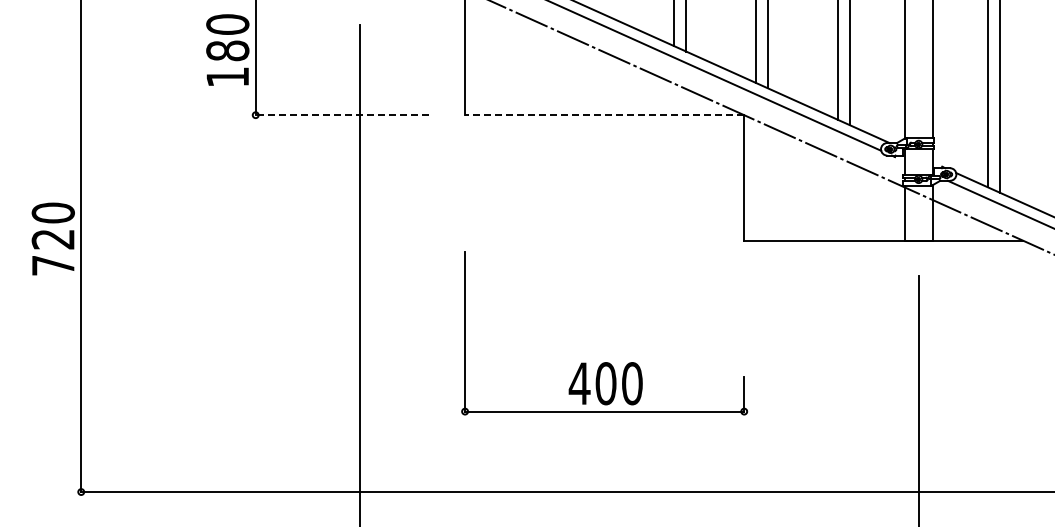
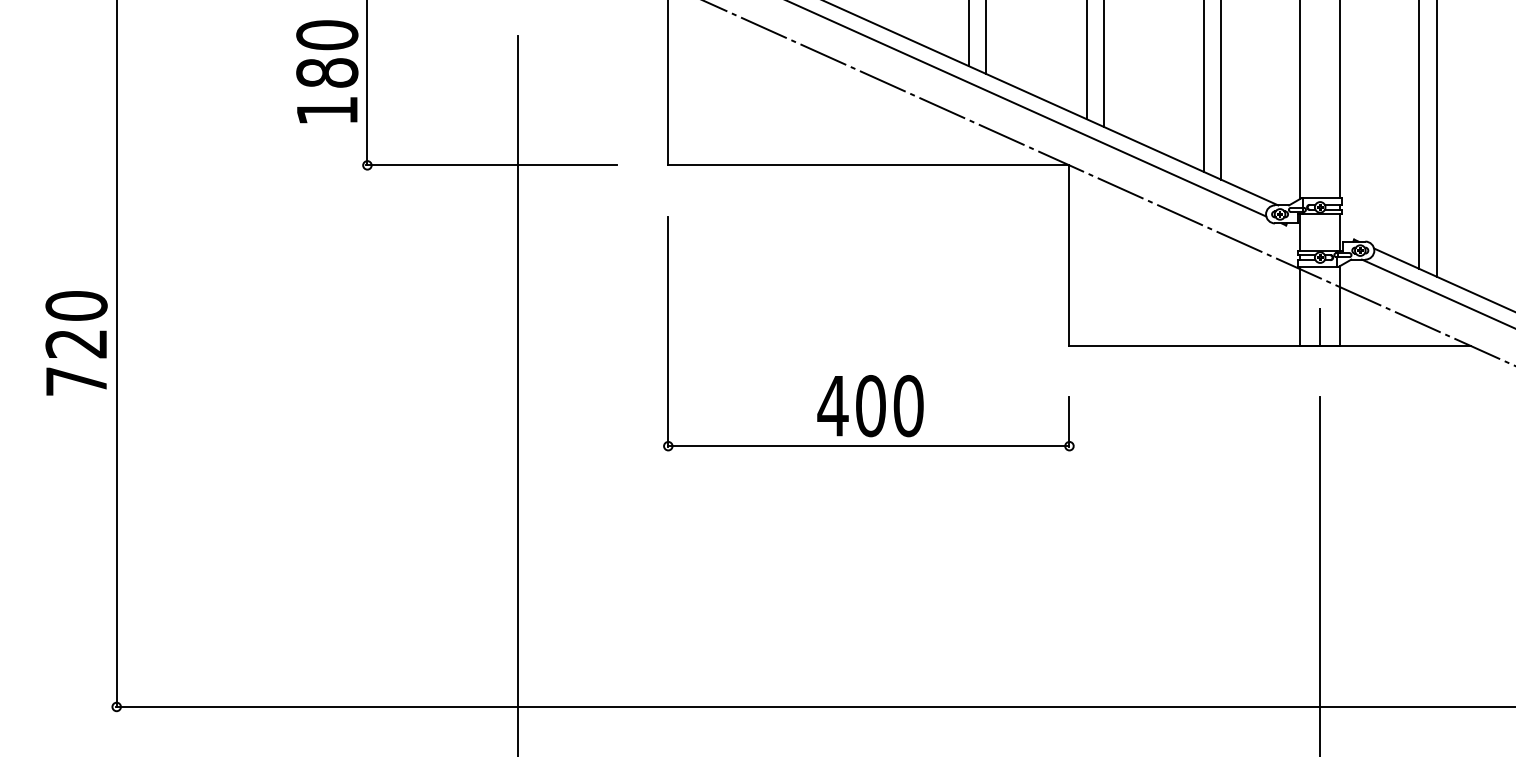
line: (341, 115) -> (490, 165), dashed -> solid
line: (604, 115) -> (868, 165), dashed -> solid
line: (918, 227) -> (1319, 326), added
part: (604, 362) -> (868, 375), moved

